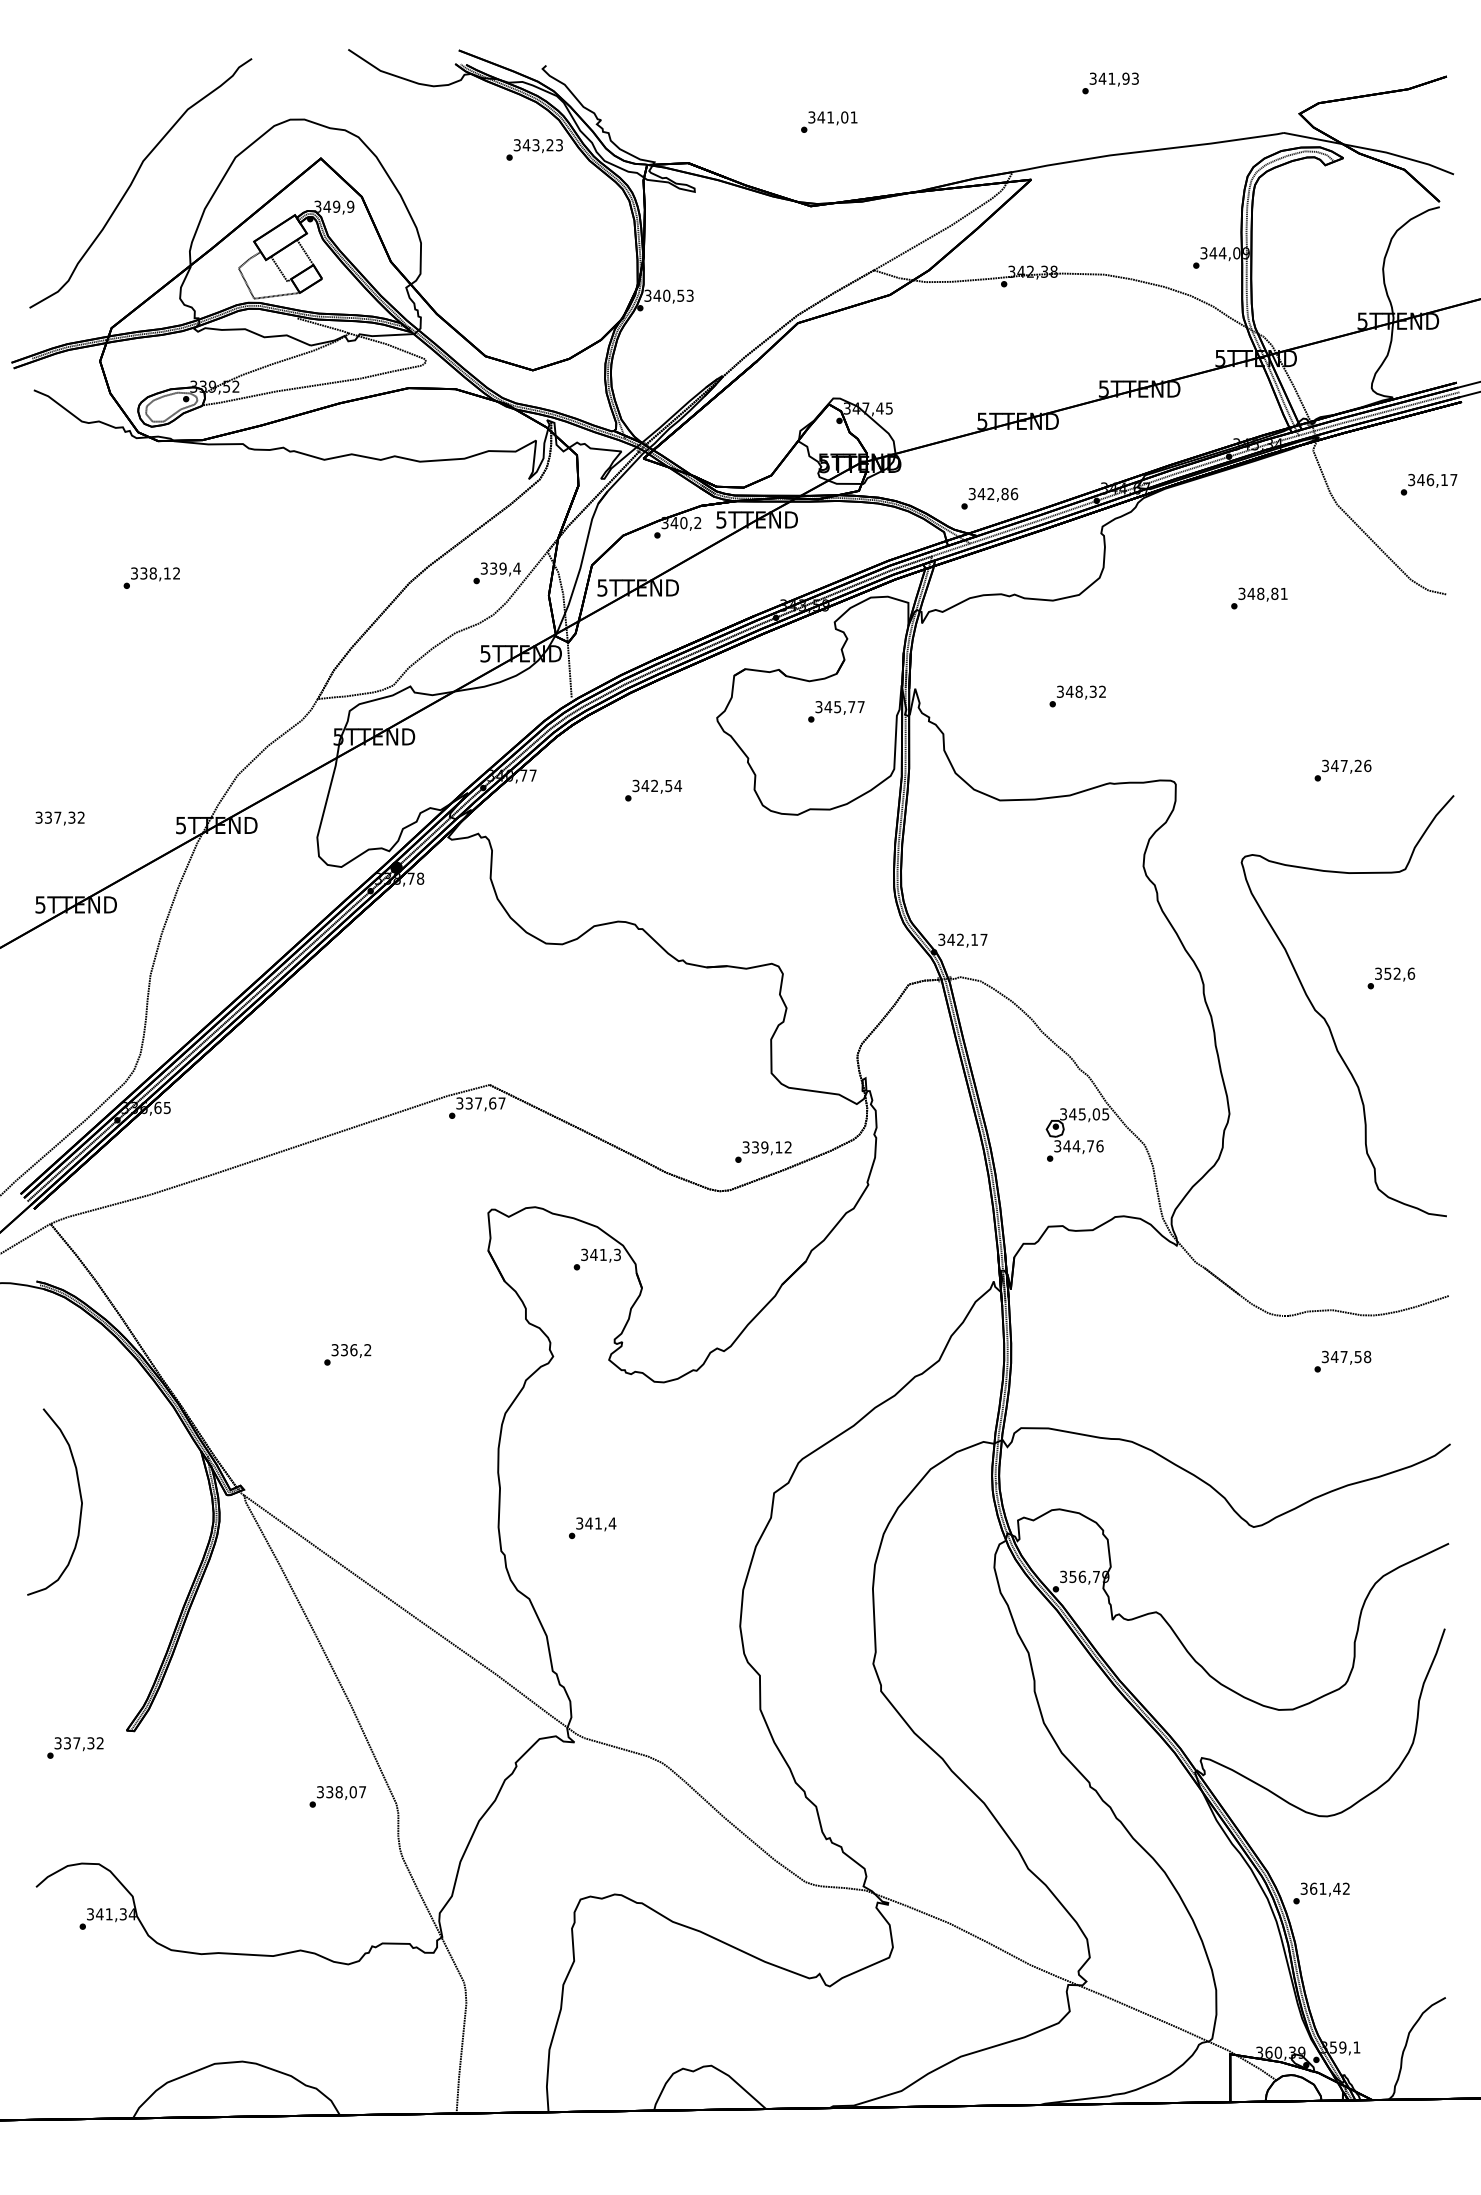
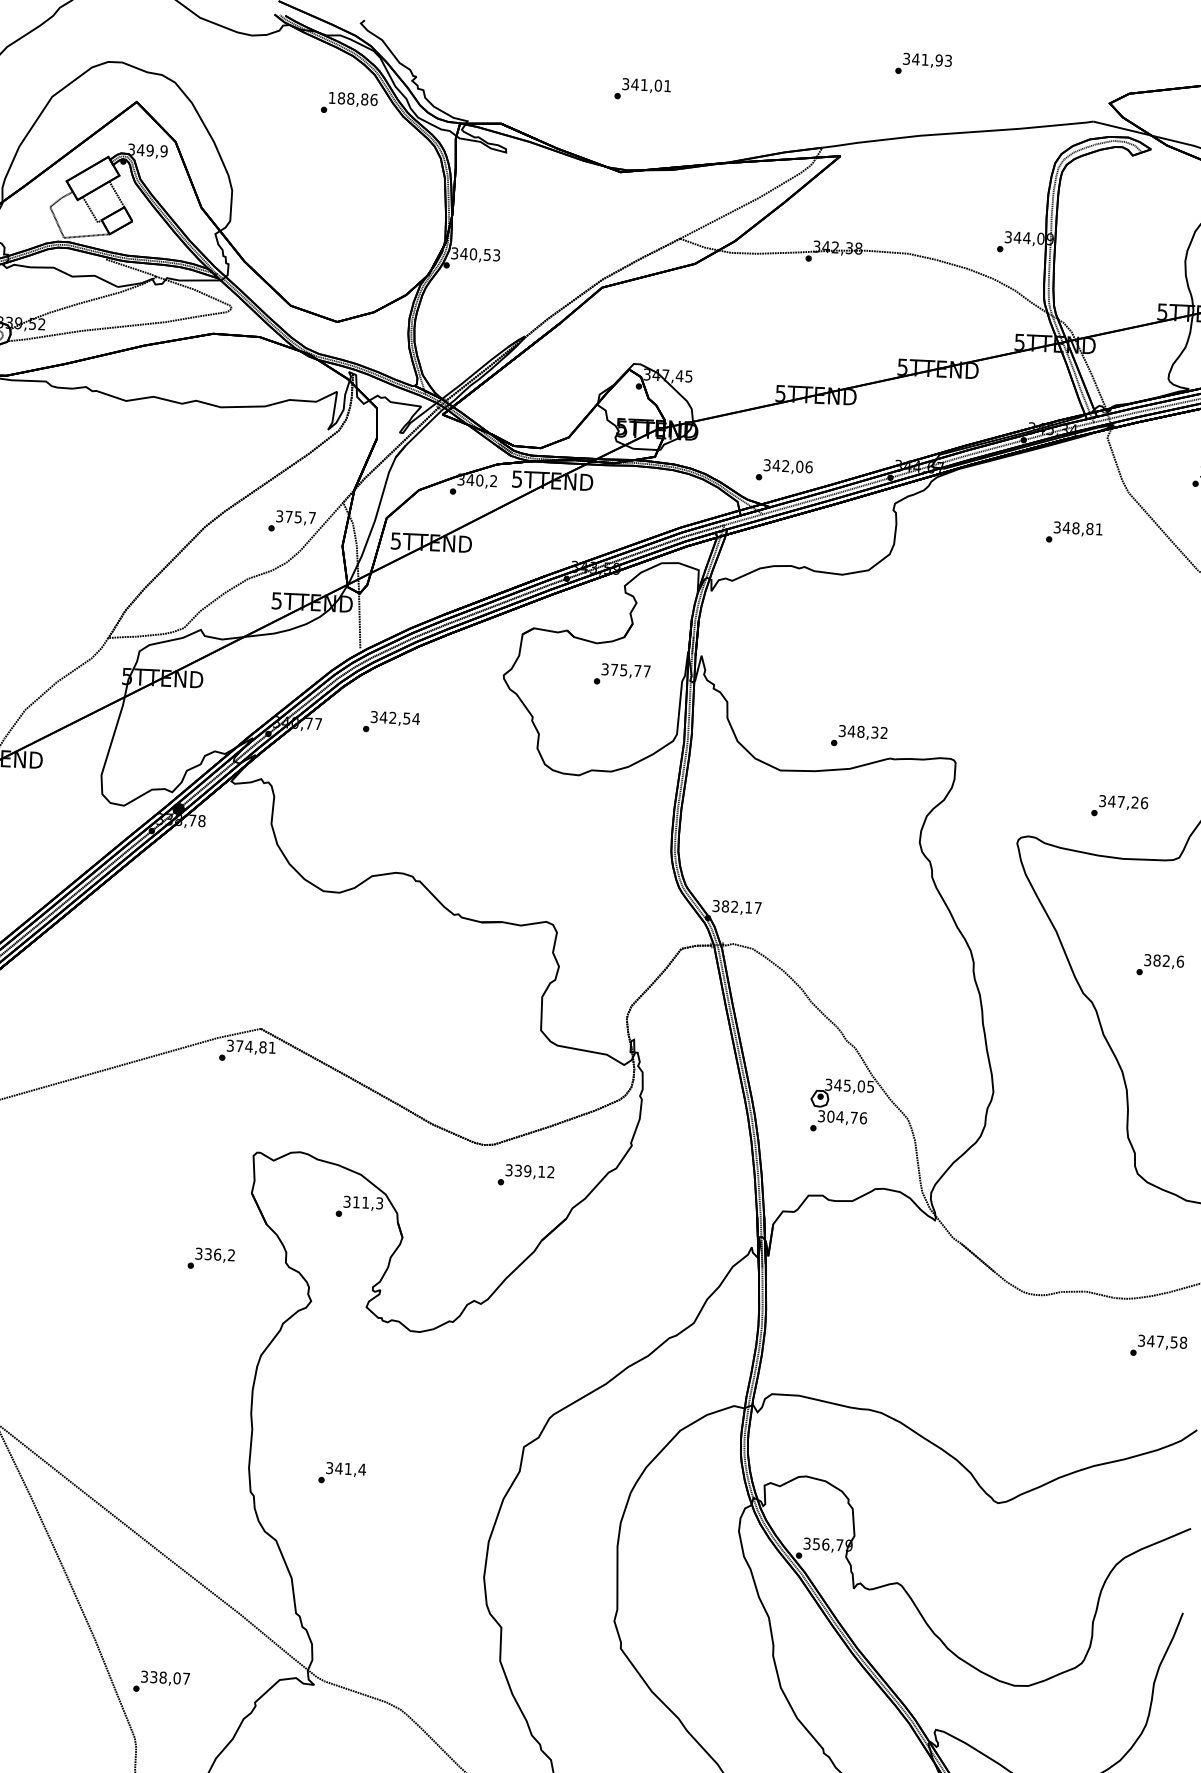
text: (538, 145) -> (353, 99), 343,23 -> 188,86
text: (1004, 493) -> (799, 466), 342,86 -> 342,06
text: (505, 568) -> (300, 517), 339,4 -> 375,7
text: (1259, 598) -> (1074, 532), moved
text: (1077, 696) -> (859, 736), moved
text: (828, 706) -> (614, 669), 345,77 -> 375,77
text: (1342, 770) -> (1119, 806), moved
text: (653, 790) -> (391, 722), moved
text: (951, 939) -> (725, 906), 342,17 -> 382,17
text: (1387, 973) -> (1156, 960), 352,6 -> 382,6
text: (485, 1103) -> (255, 1047), 337,67 -> 374,81
text: (1066, 1146) -> (830, 1116), 344,76 -> 304,76
text: (763, 1151) -> (526, 1175), moved
text: (593, 1254) -> (355, 1201), 341,3 -> 311,3
text: (347, 1354) -> (211, 1258), moved
text: (1342, 1361) -> (1158, 1346), moved
text: (337, 1796) -> (161, 1681), moved

